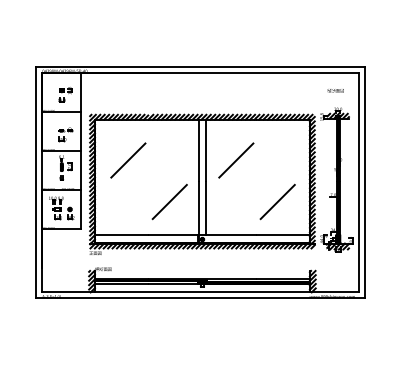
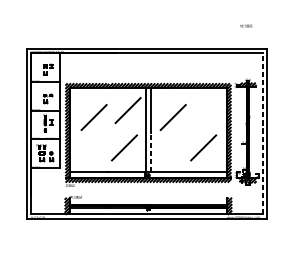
text: (335, 90) -> (245, 25), moved
line: (174, 150) -> (127, 110), added
line: (358, 182) -> (262, 133), solid -> dashed
line: (206, 208) -> (151, 152), solid -> dashed

